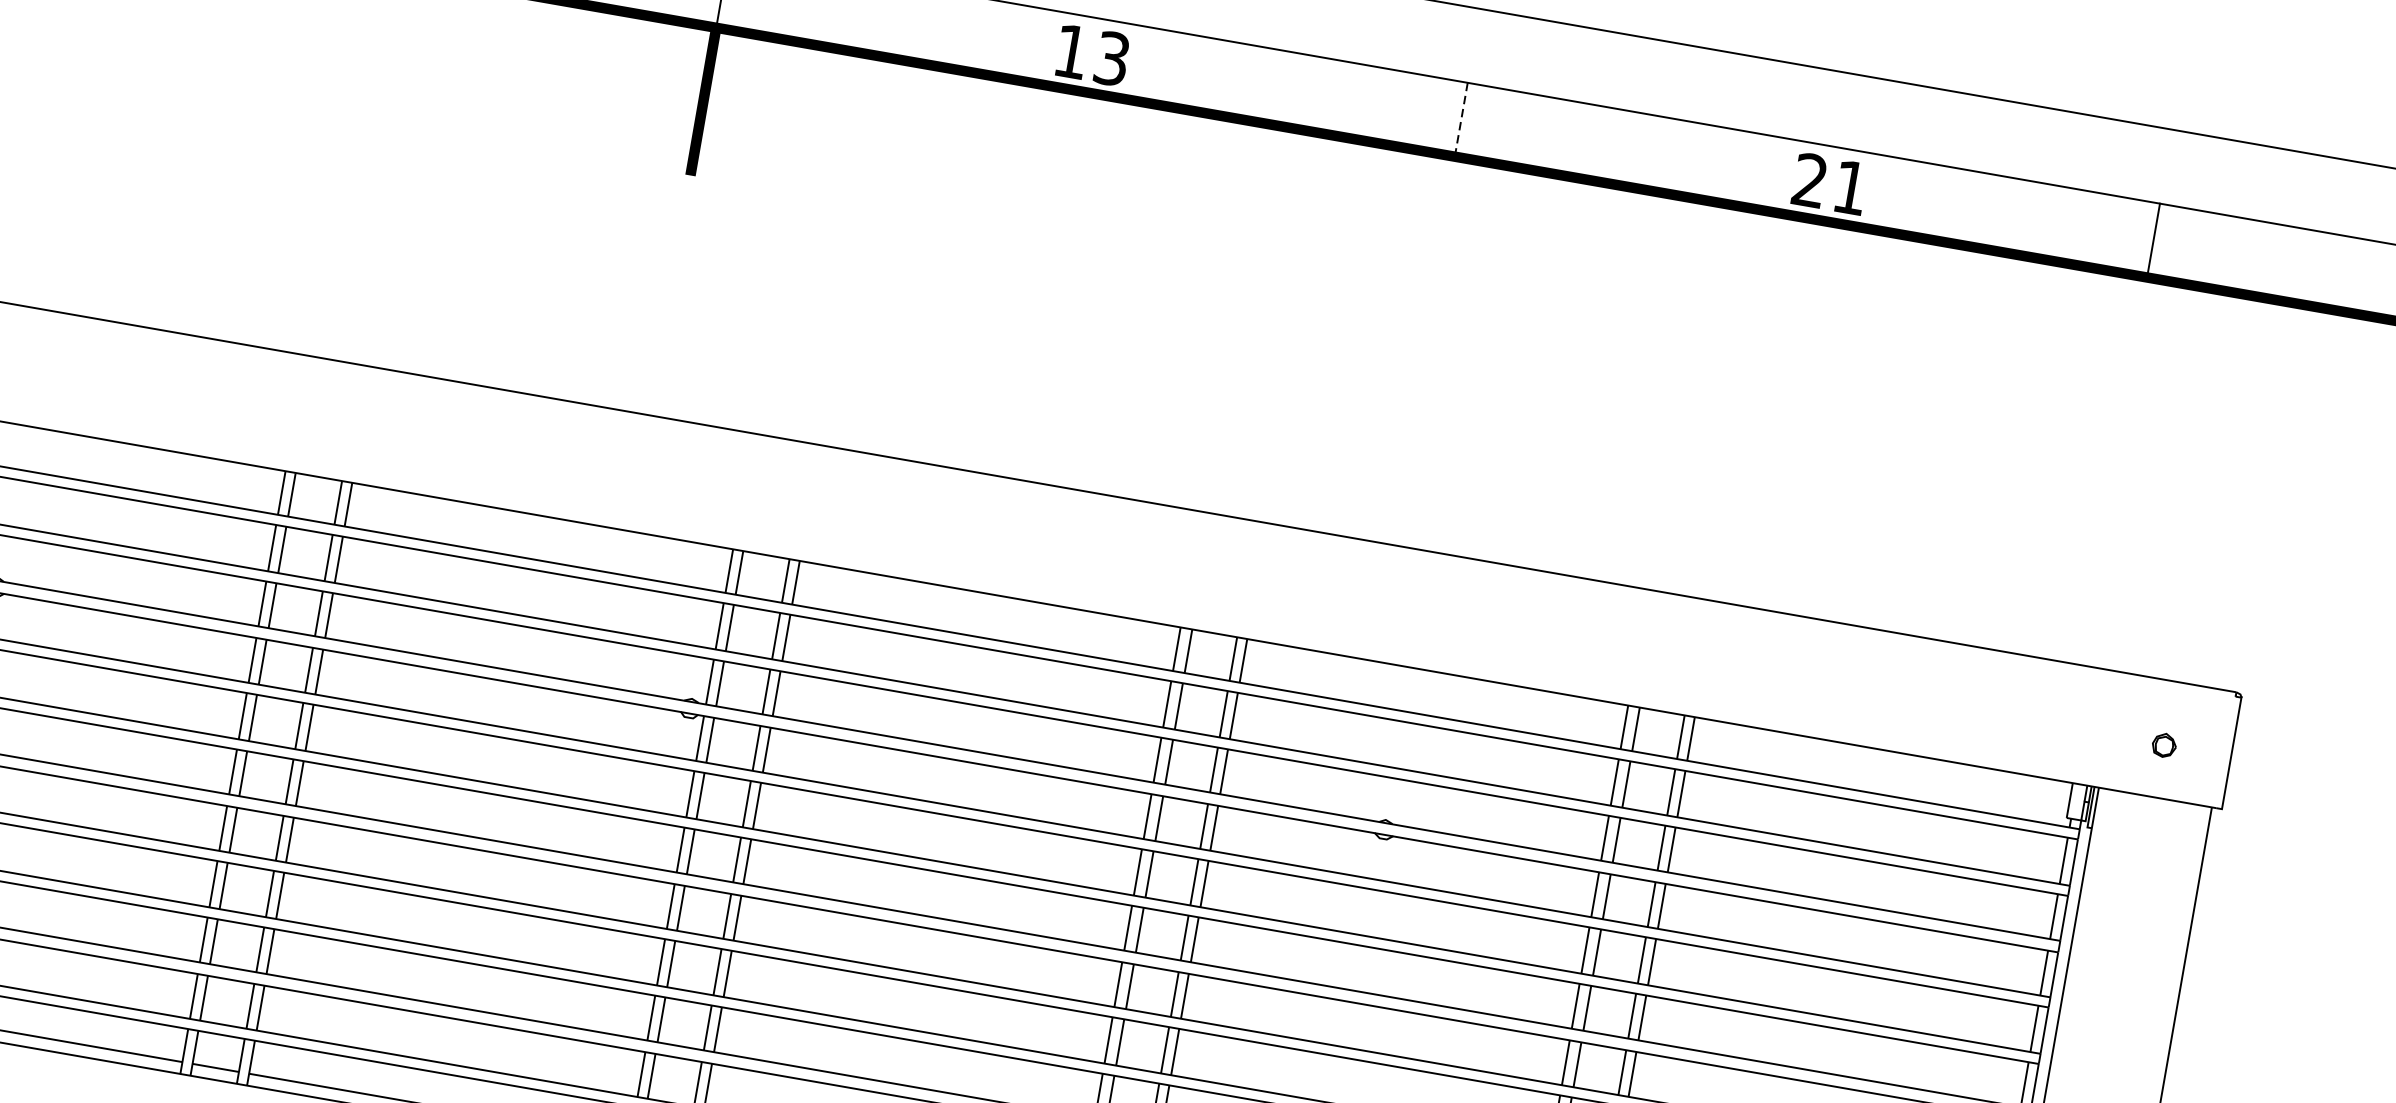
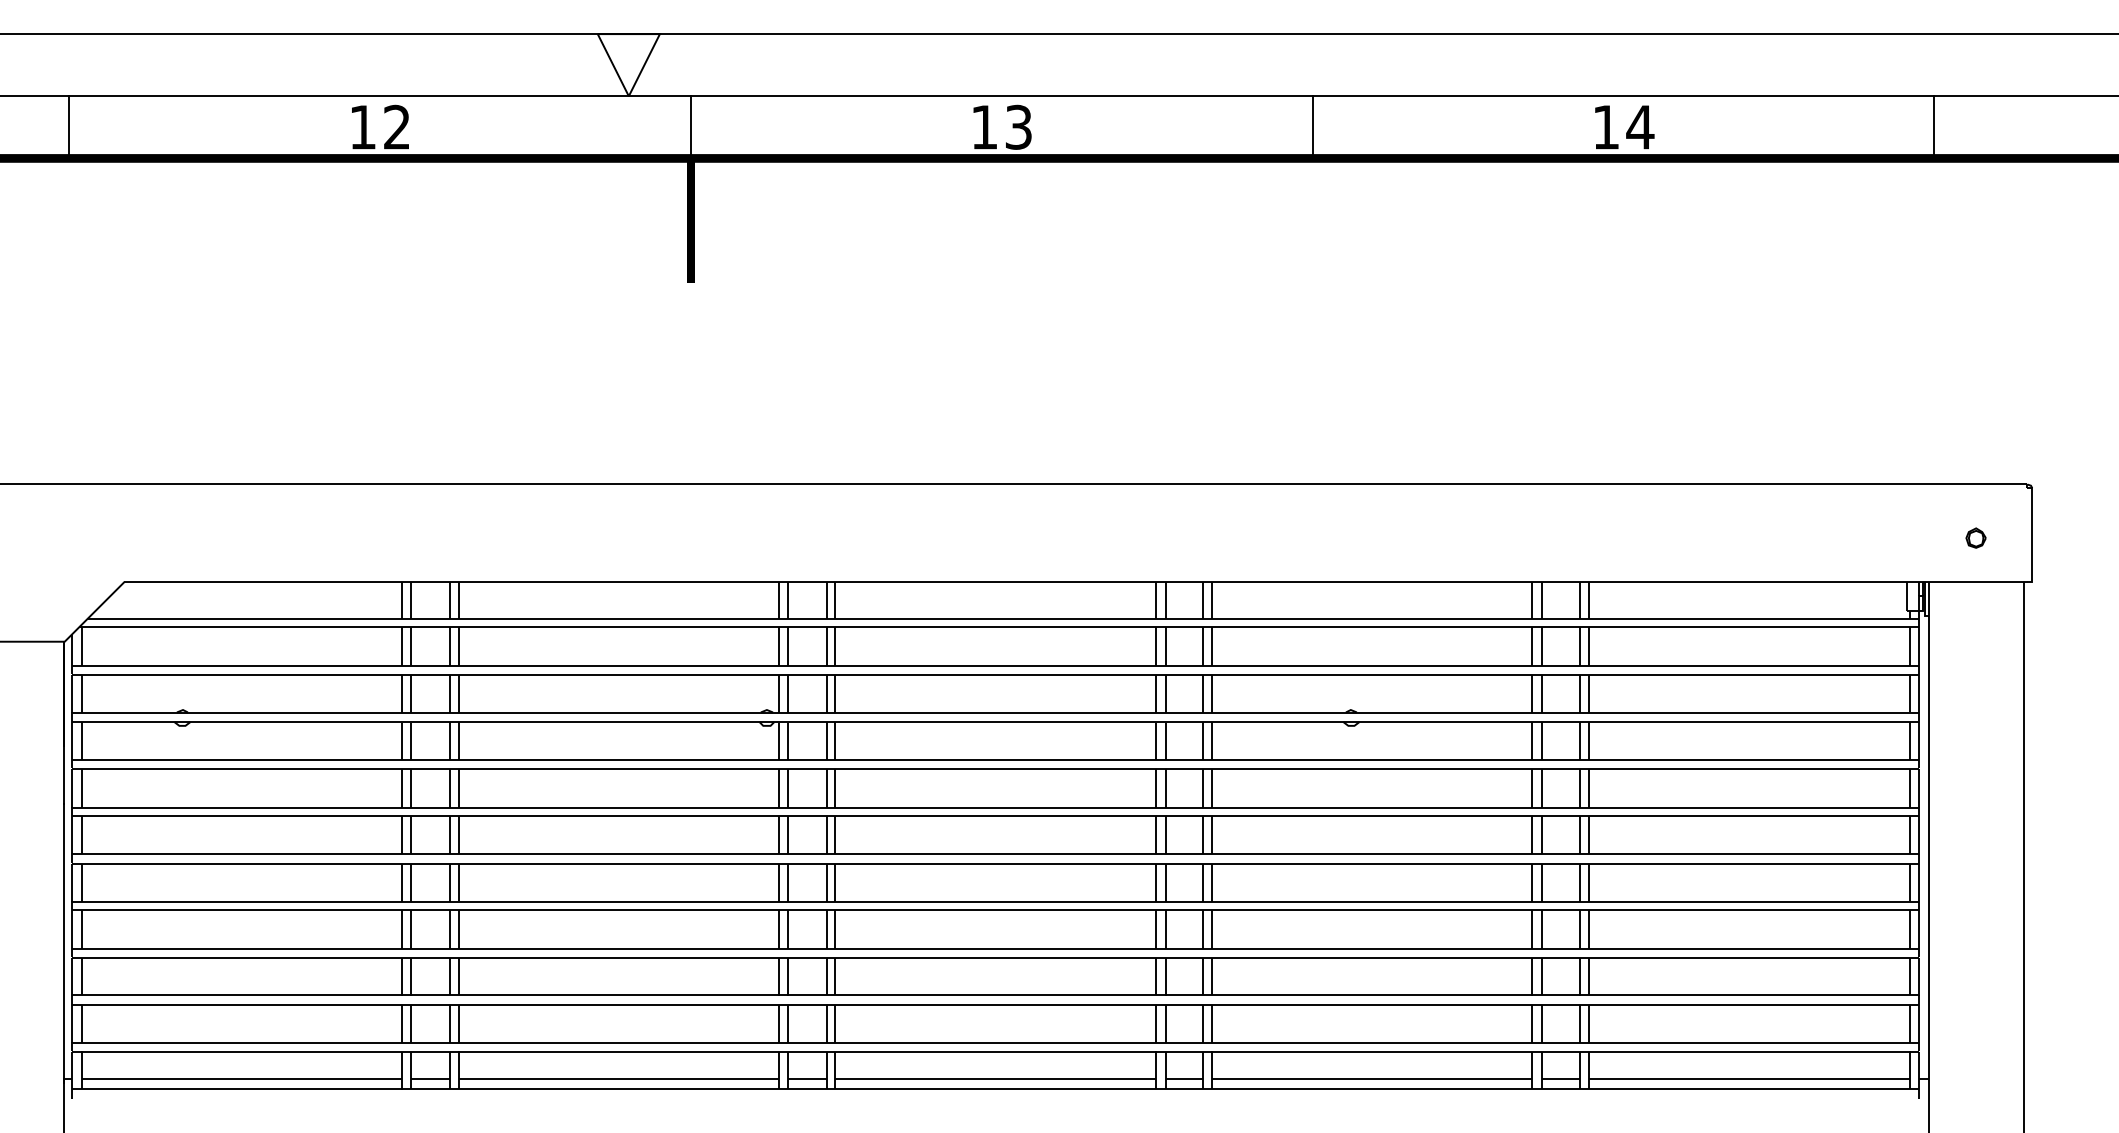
line: (1461, 119) -> (1312, 127), dashed -> solid
text: (1830, 183) -> (1623, 126), 21 -> 14
line: (2153, 240) -> (1934, 127), moved

